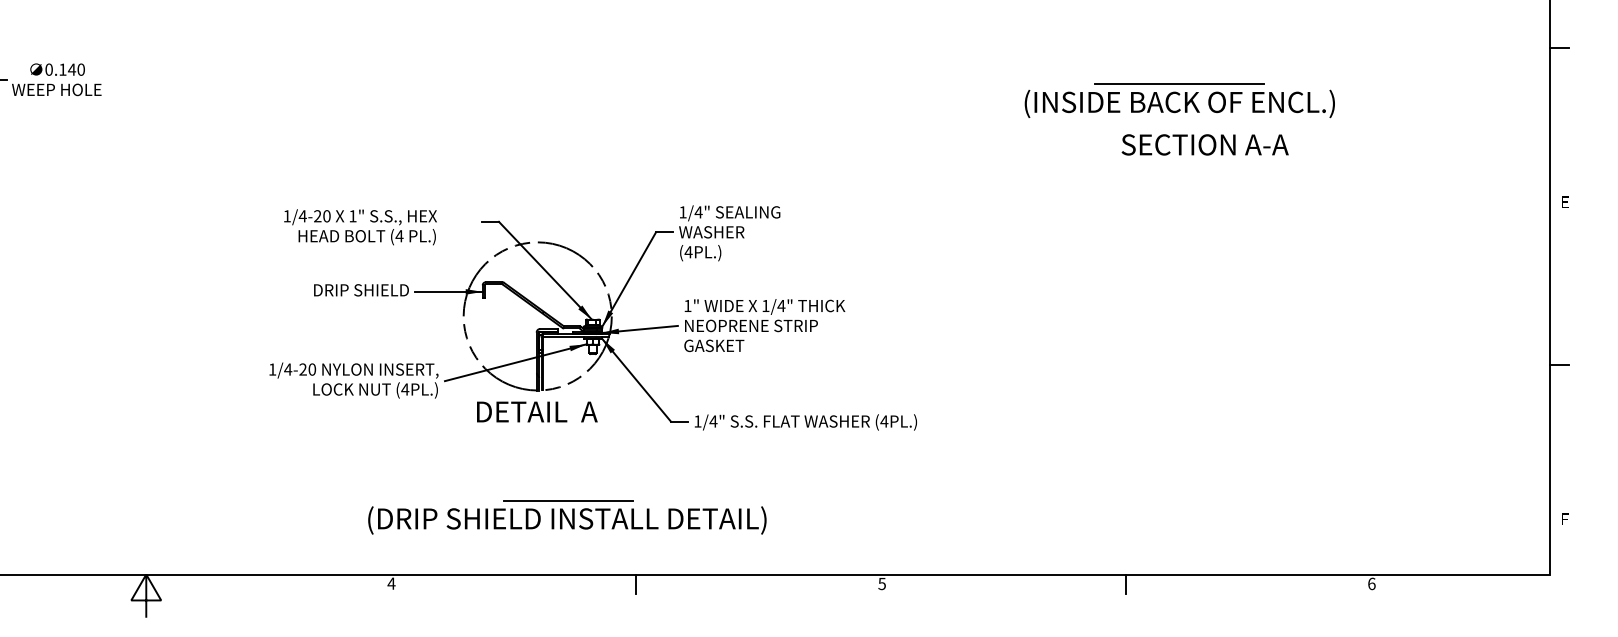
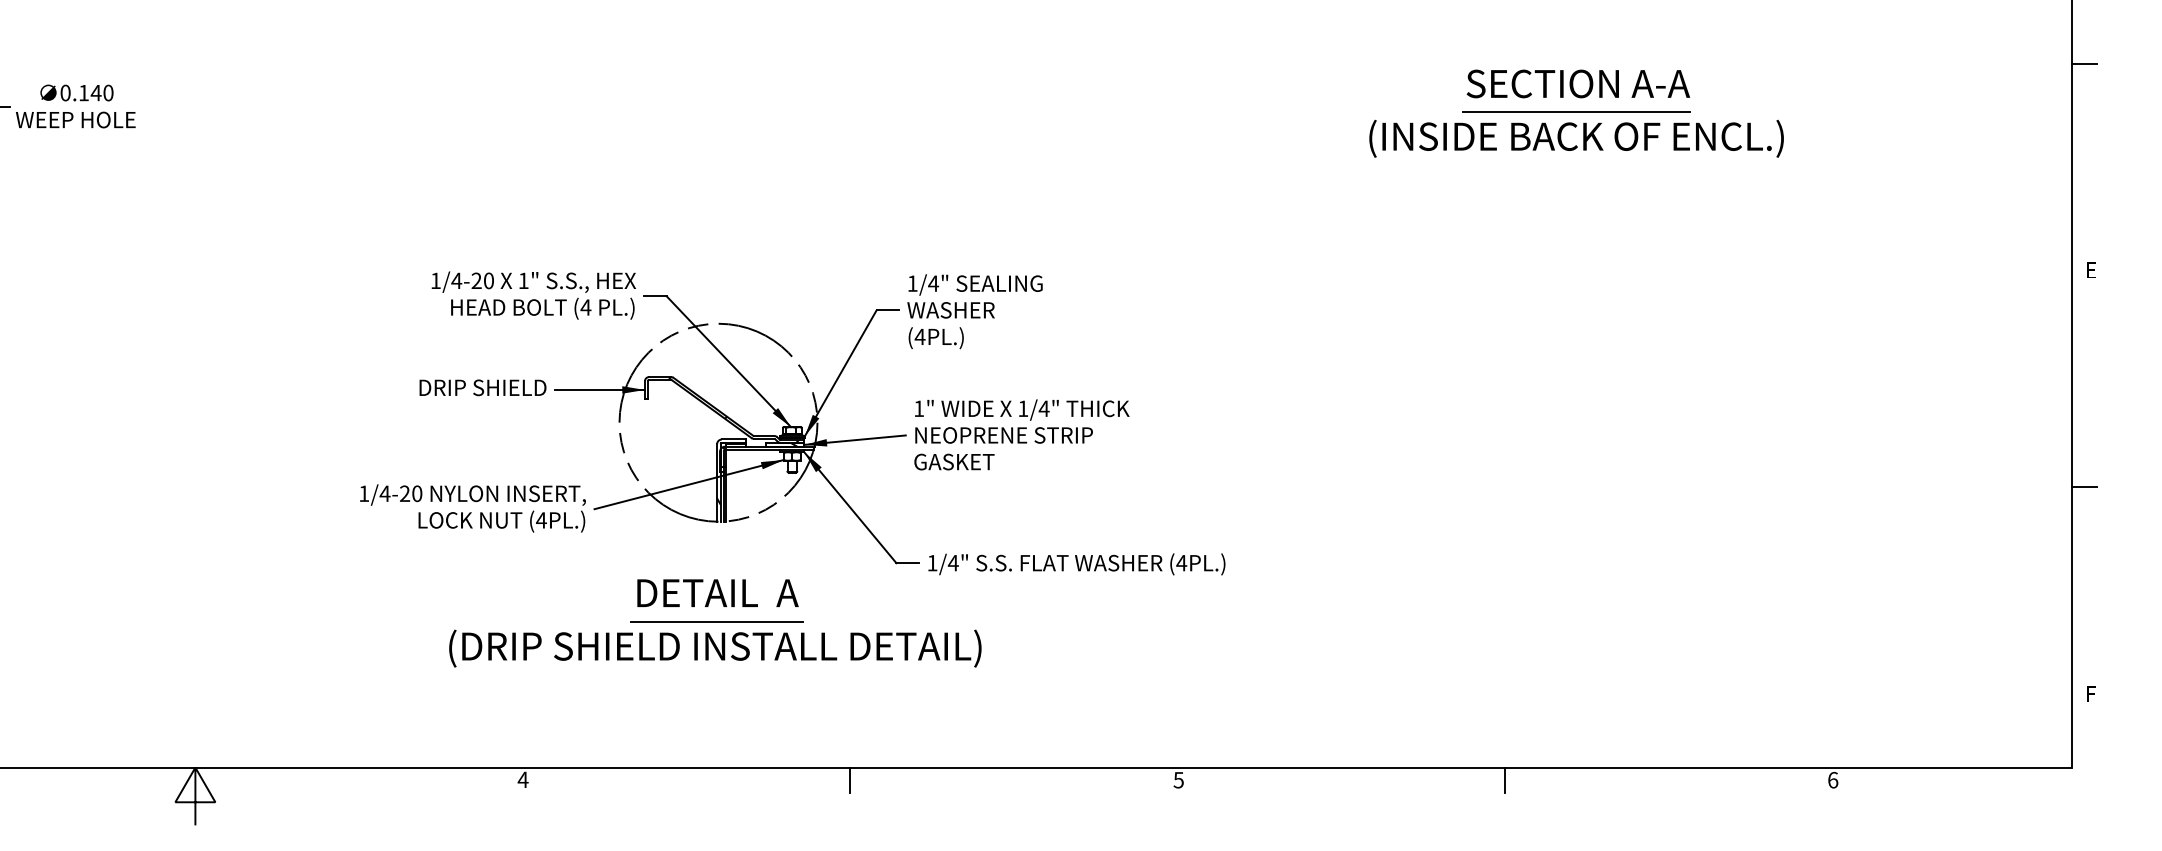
text: (1204, 144) -> (1577, 83), moved
text: (360, 227) -> (533, 295), moved
text: (537, 411) -> (718, 592), moved
part: (567, 517) -> (715, 644), moved

